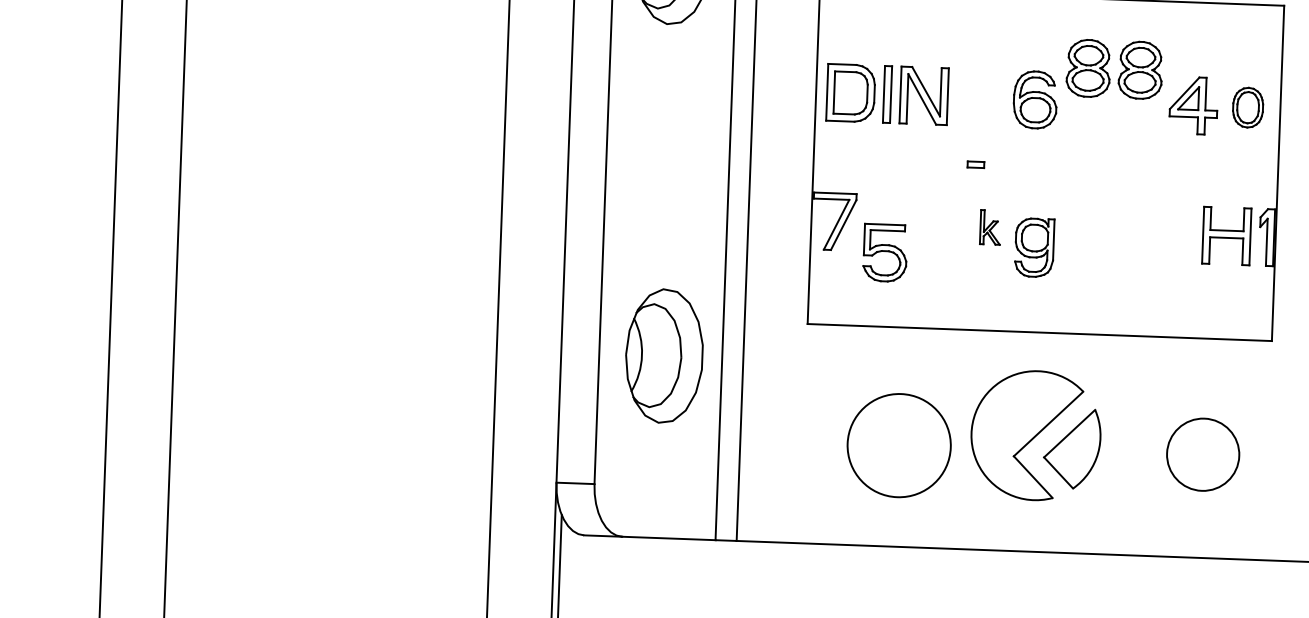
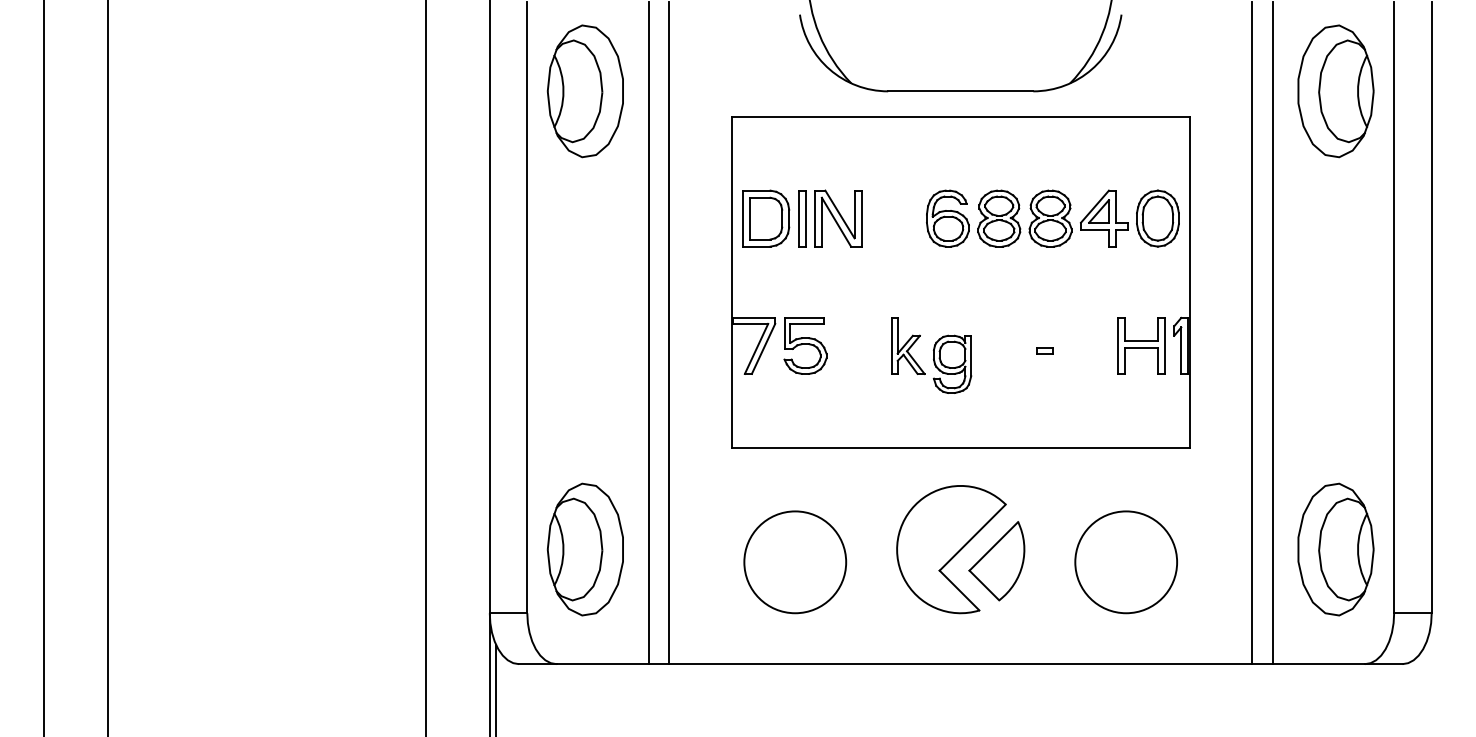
part: (1107, 72) -> (1018, 221), moved
part: (1247, 107) -> (1157, 218), size x1.43
part: (975, 164) -> (1044, 350), moved
part: (990, 226) -> (908, 345), size x1.67
part: (885, 252) -> (805, 345), moved
part: (663, 355) -> (584, 549), moved
circle: (899, 445) -> (795, 562), moved
circle: (1203, 454) -> (1126, 562), size x1.43

